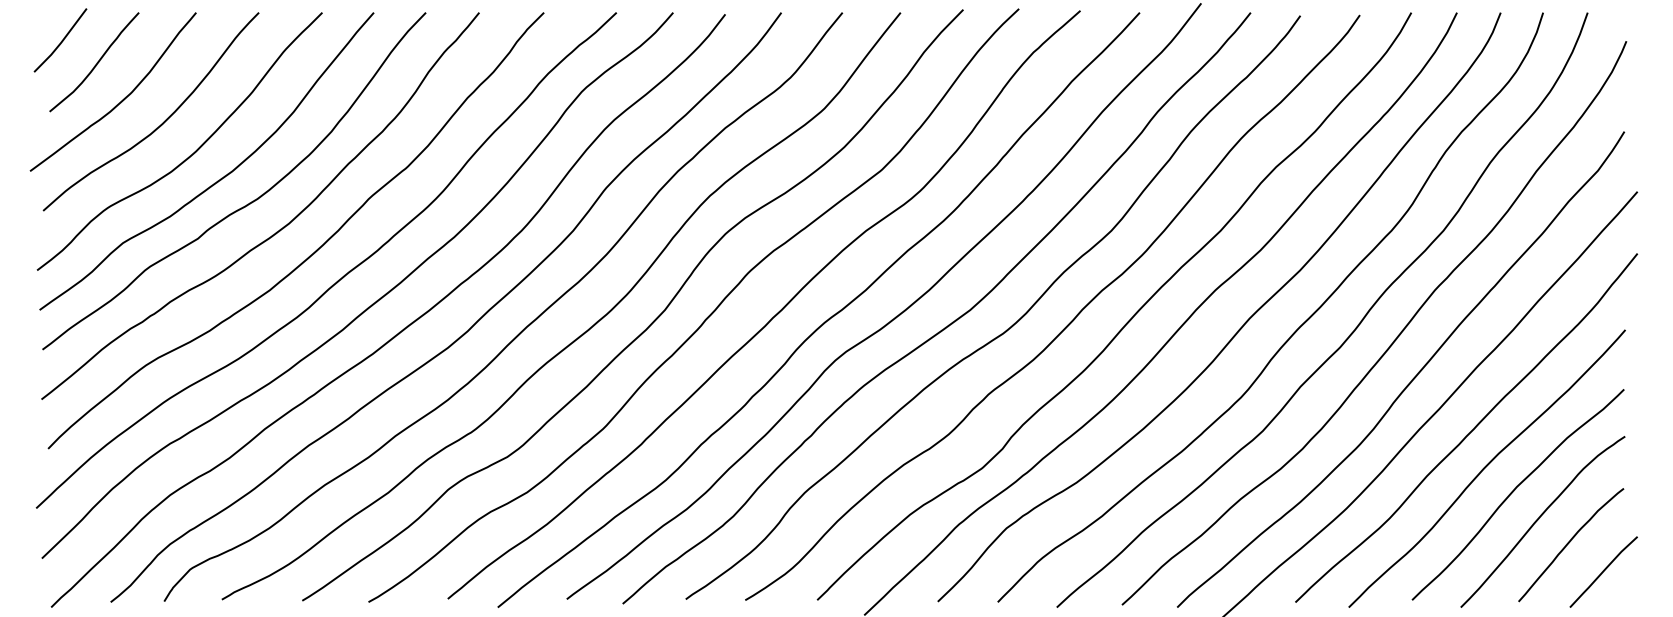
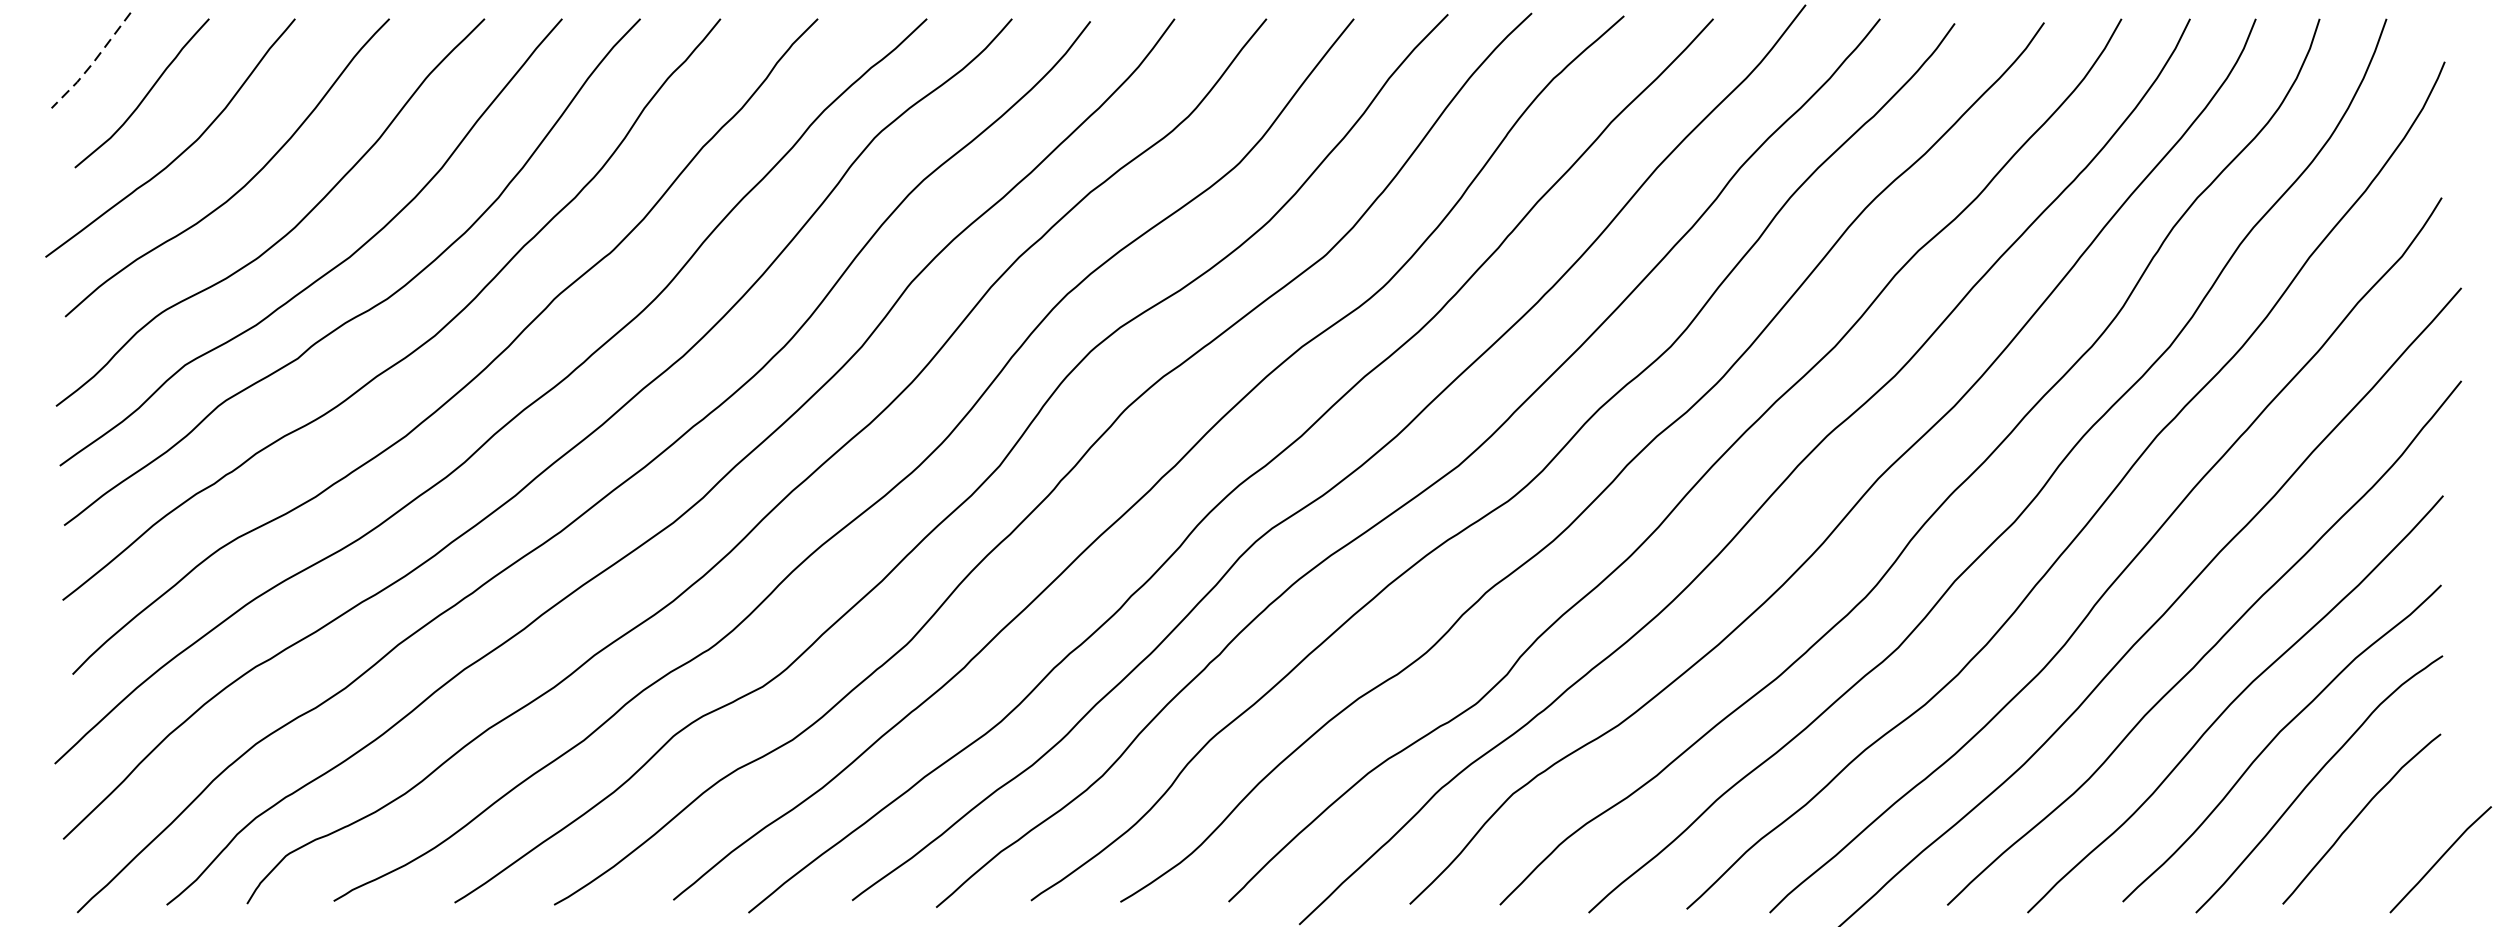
line: (61, 42) -> (92, 63), solid -> dashed
curve: (1603, 571) -> (2440, 858), moved

